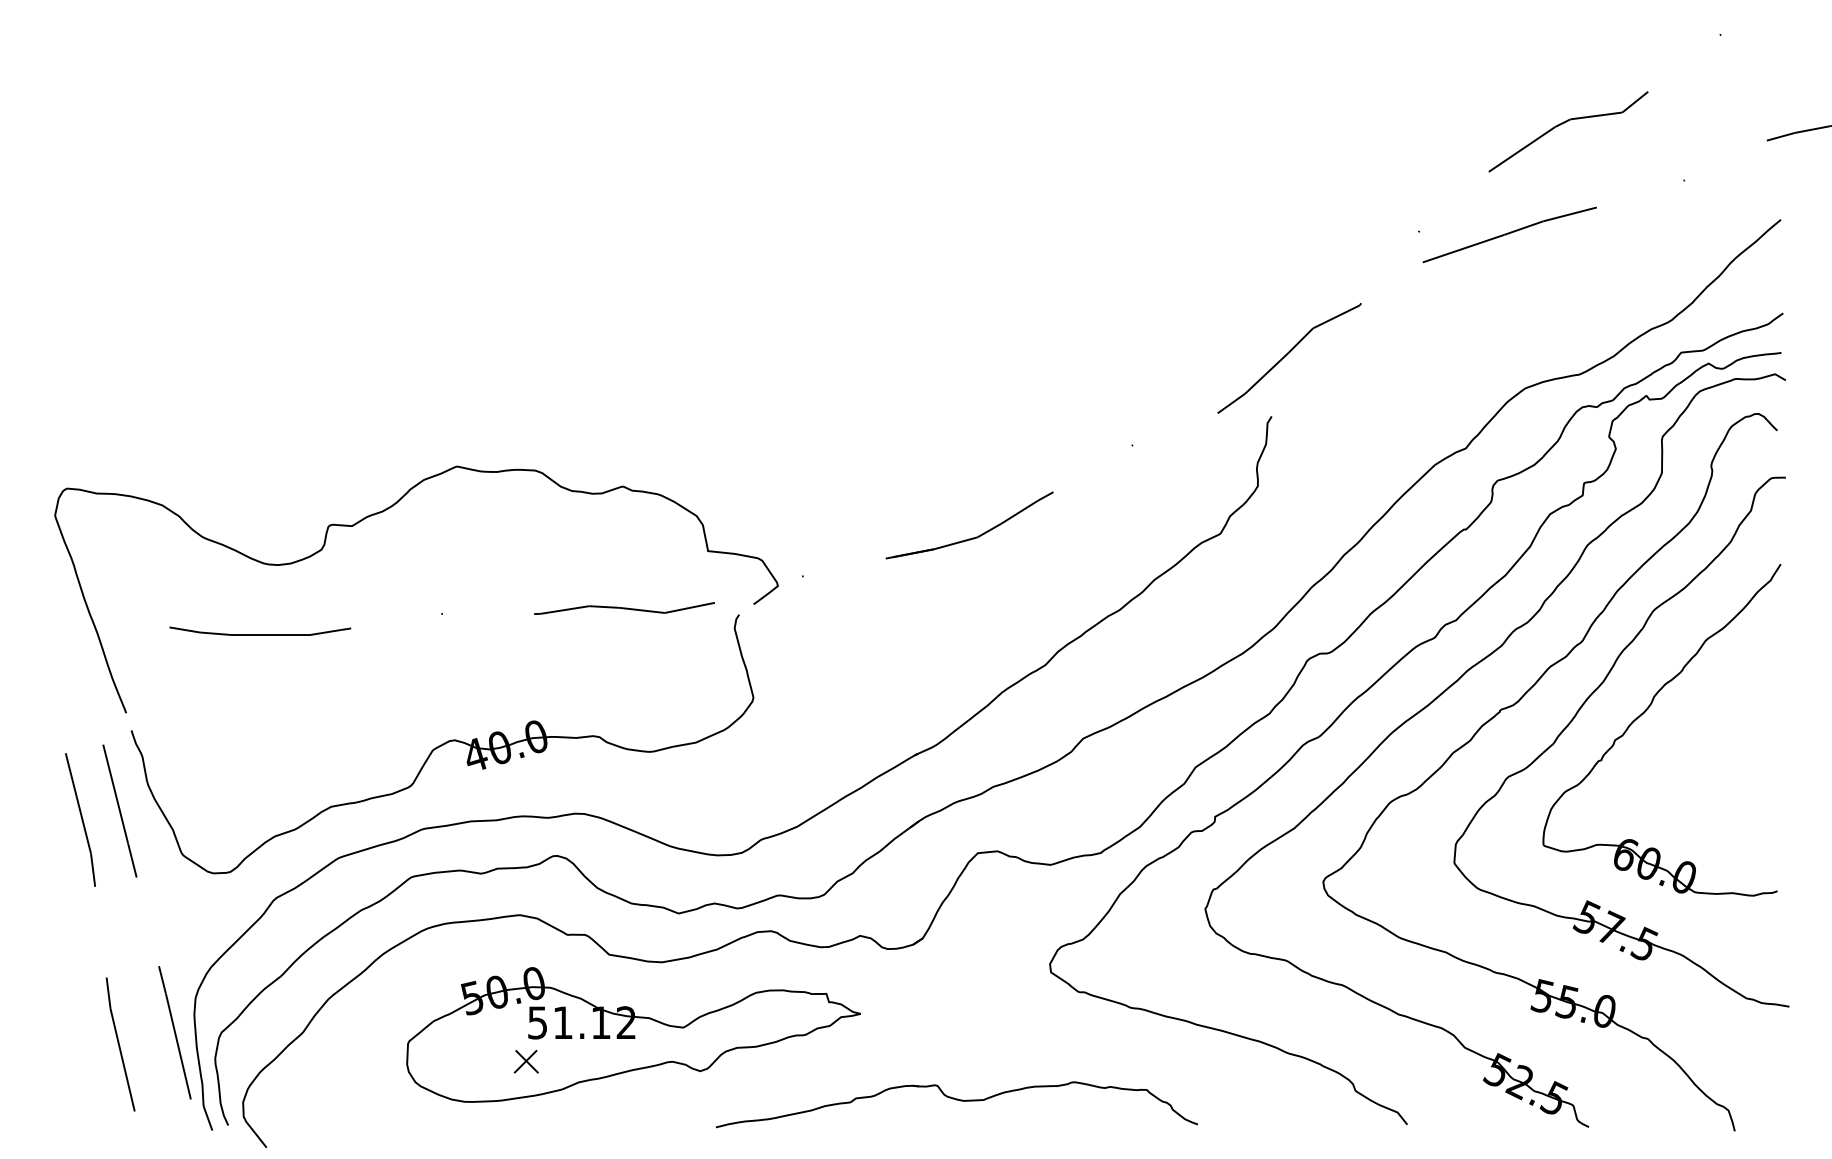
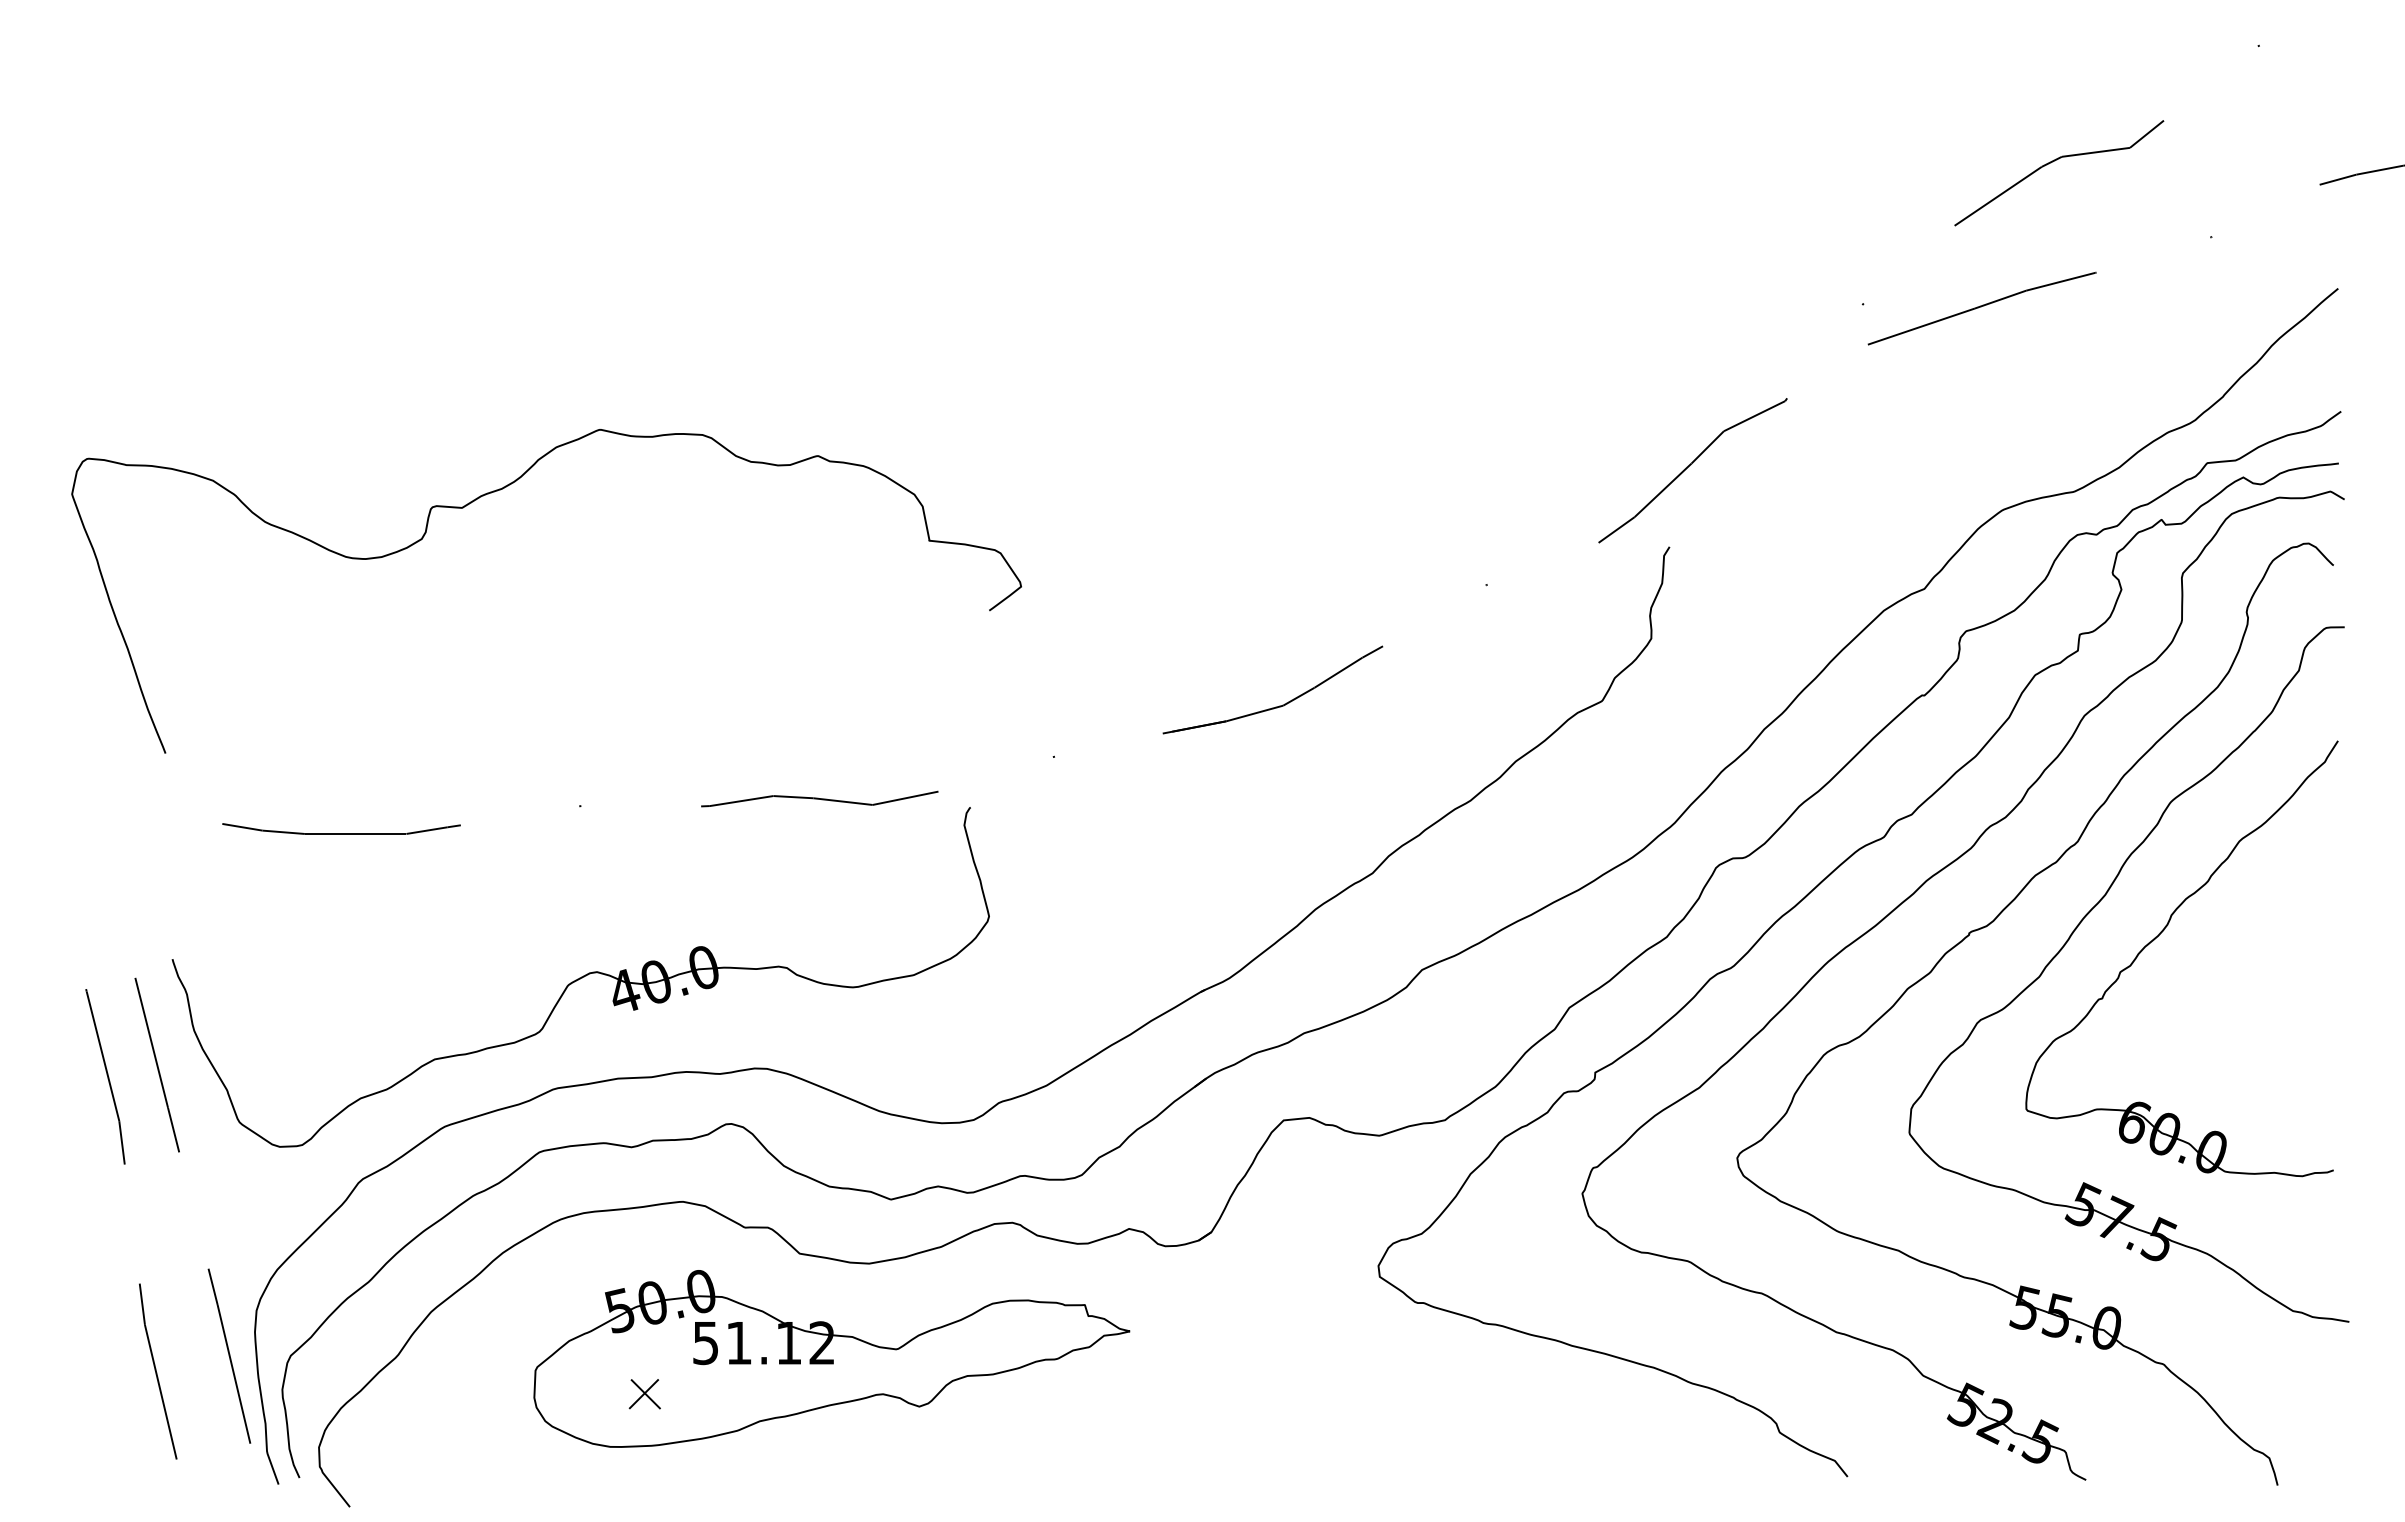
curve: (381, 512) -> (500, 490), moved
part: (526, 1061) -> (644, 1394), moved
part: (956, 1104) -> (1255, 1450), removed

